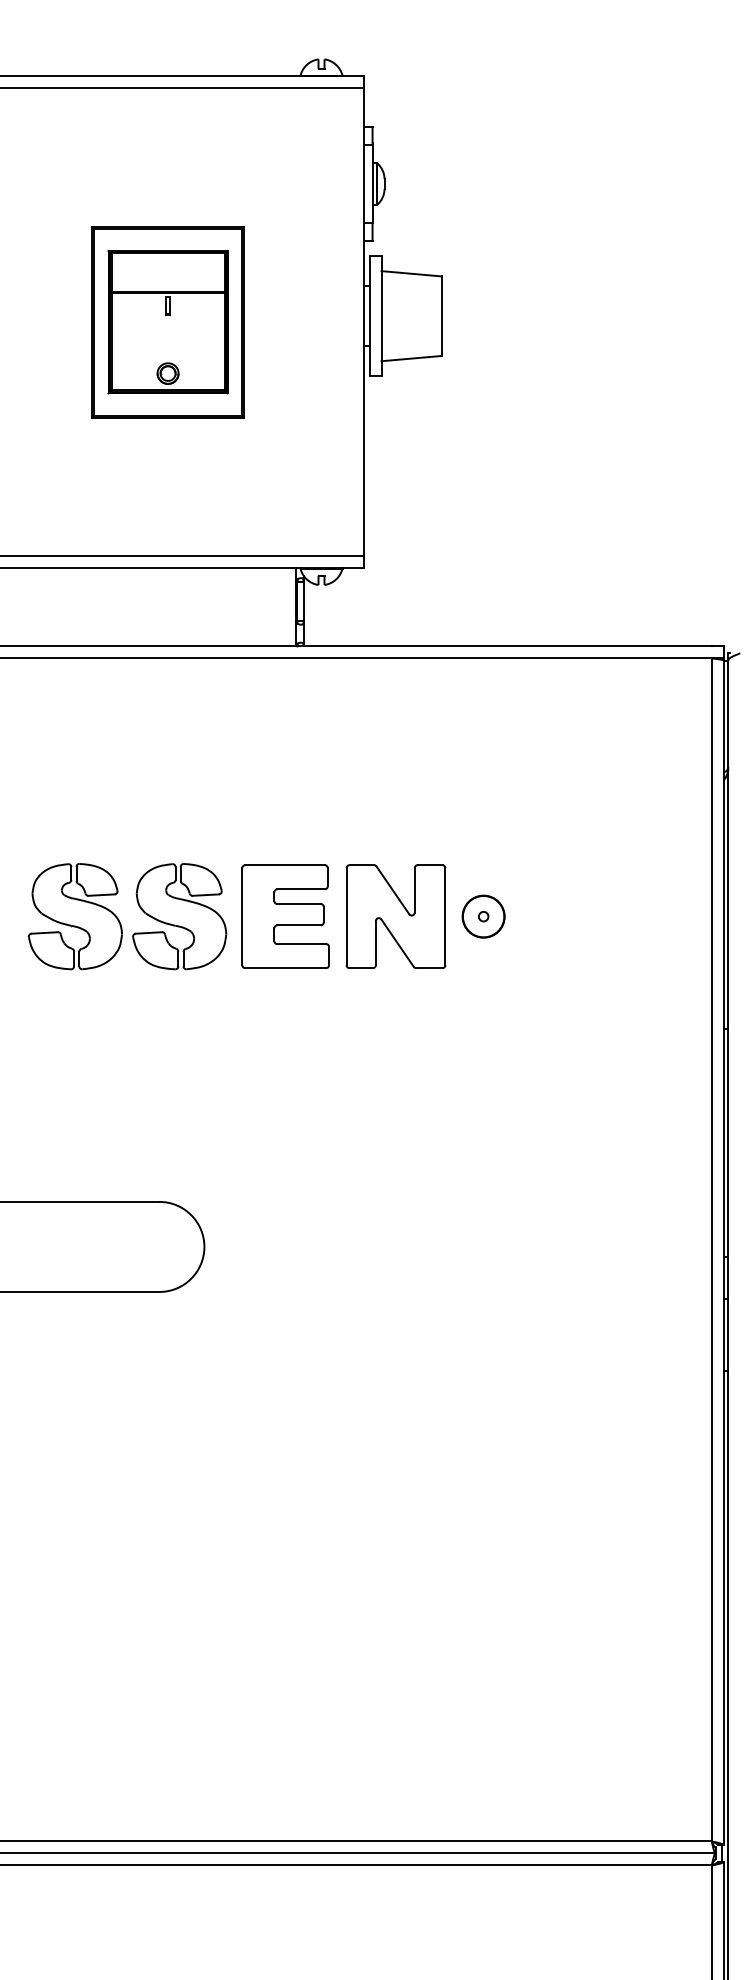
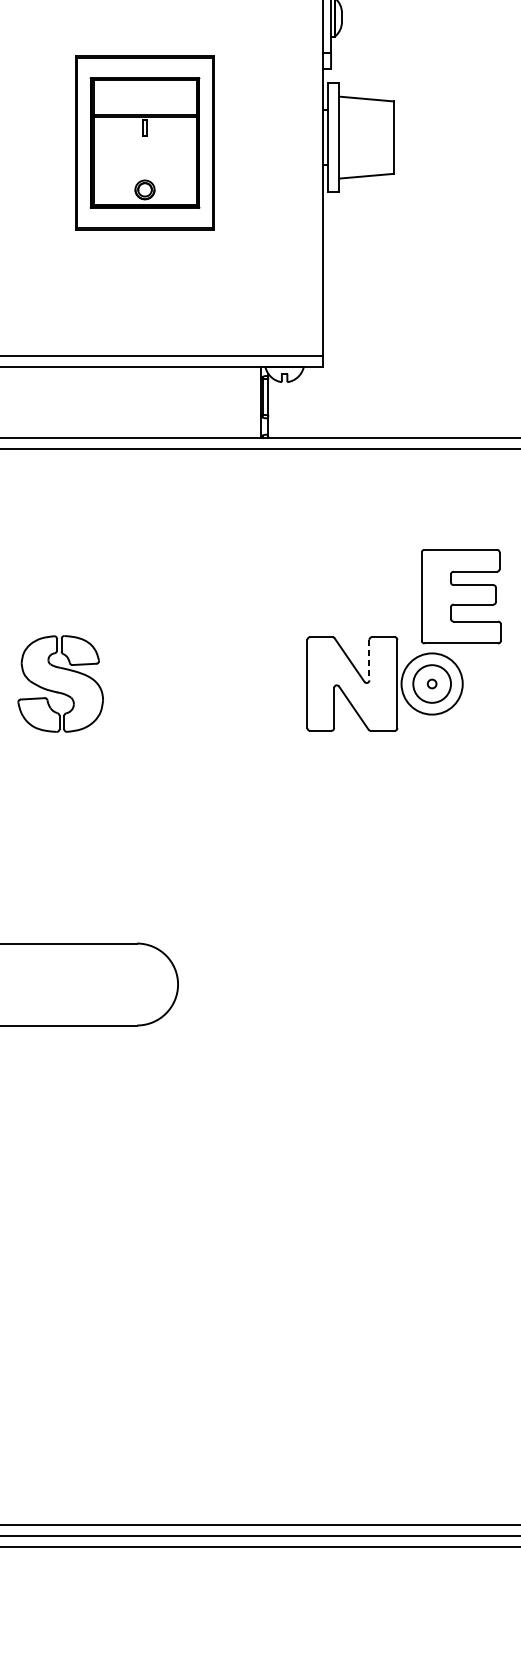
line: (414, 890) -> (369, 660), solid -> dashed
part: (179, 916) -> (155, 683), removed
part: (285, 916) -> (461, 596), moved
circle: (483, 916) -> (432, 683), size x1.6

